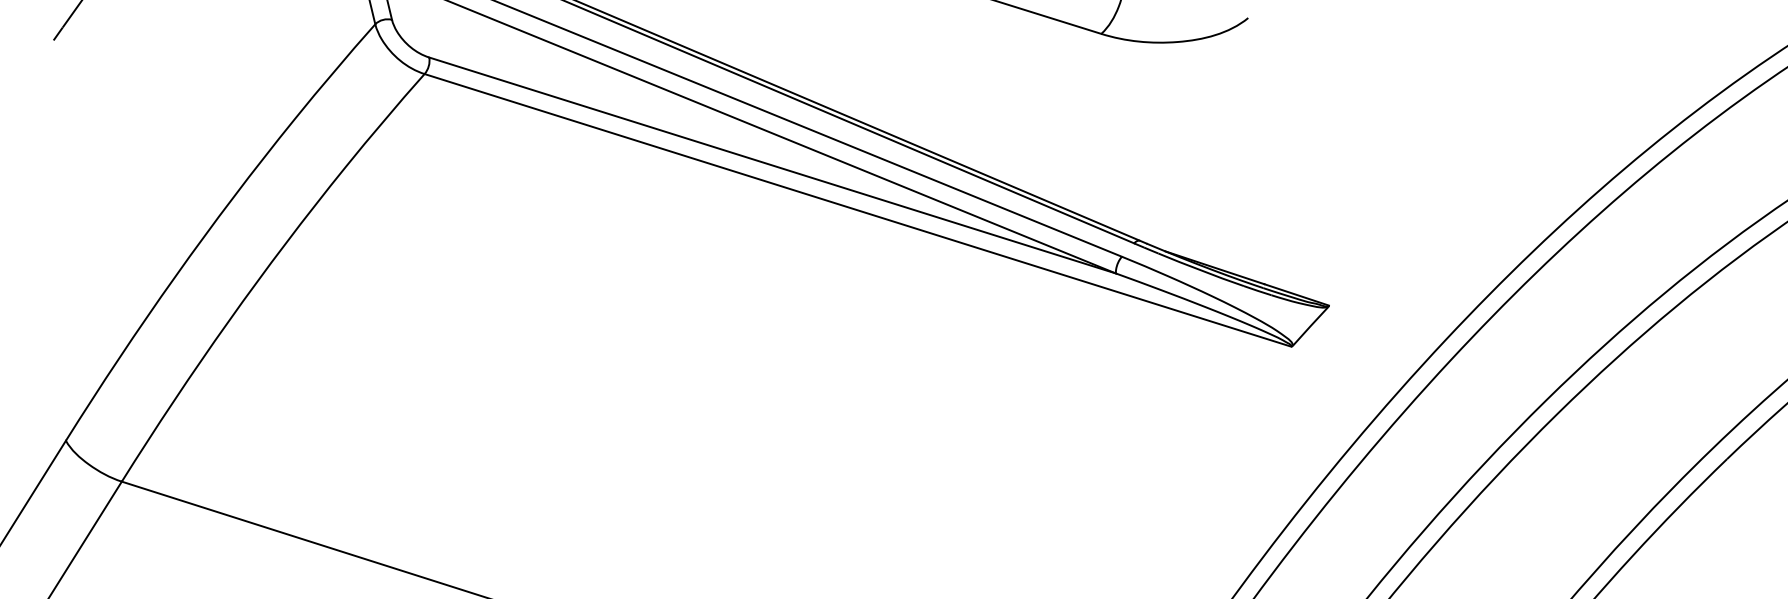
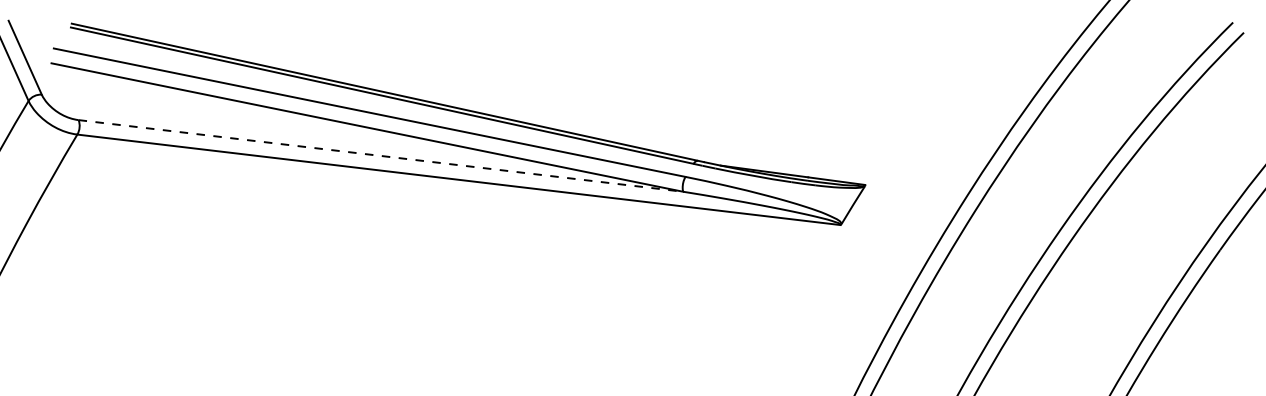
line: (772, 165) -> (380, 155), solid -> dashed

